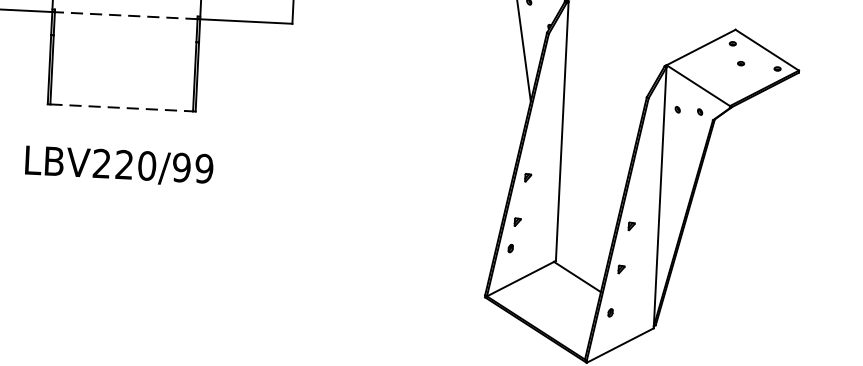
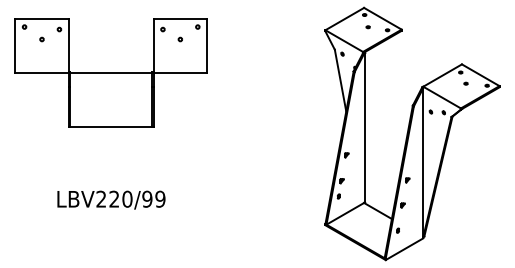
line: (124, 15) -> (110, 73), dashed -> solid
line: (122, 107) -> (111, 126), dashed -> solid
text: (119, 165) -> (111, 199), moved

